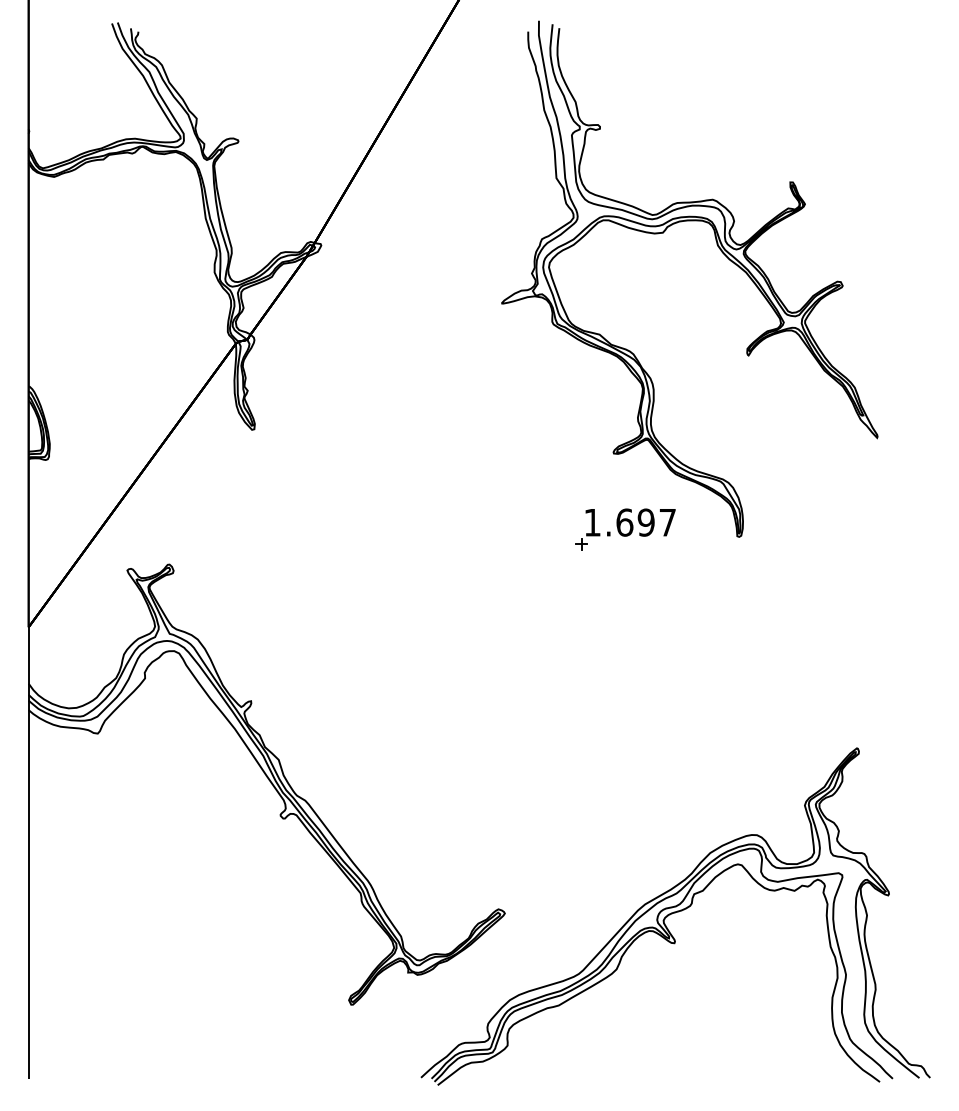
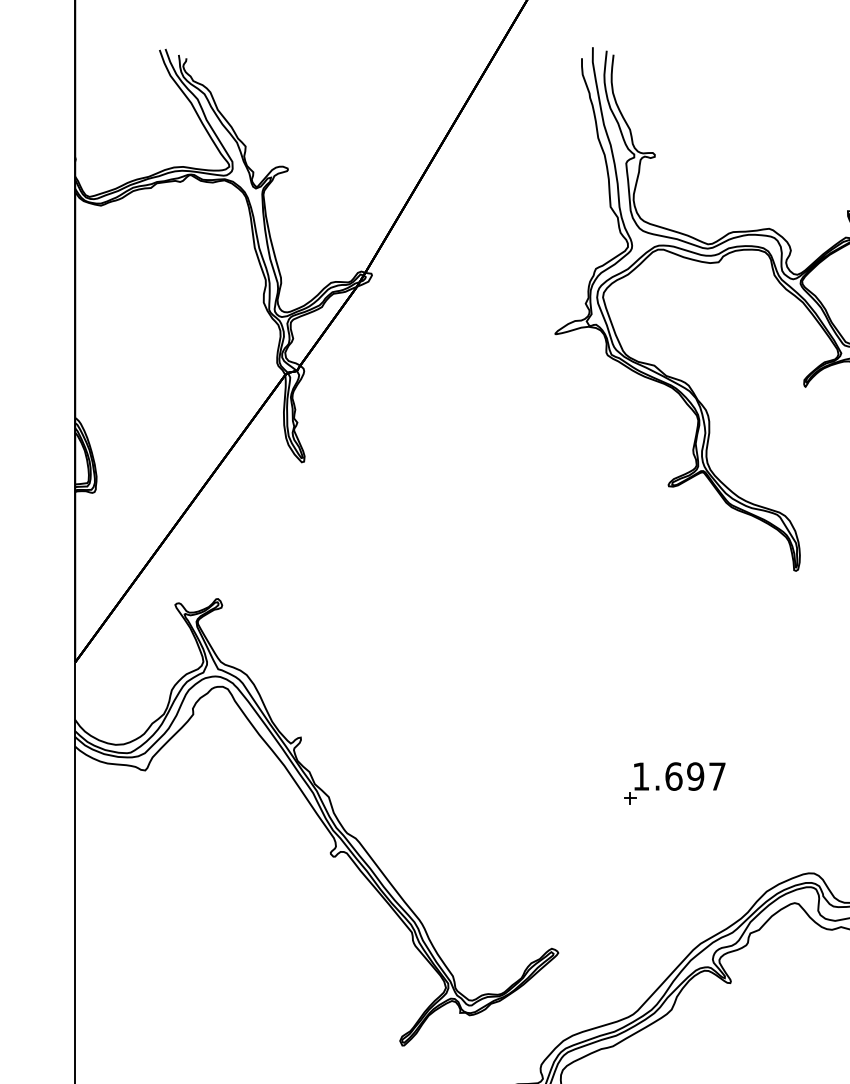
part: (625, 529) -> (674, 783), moved

